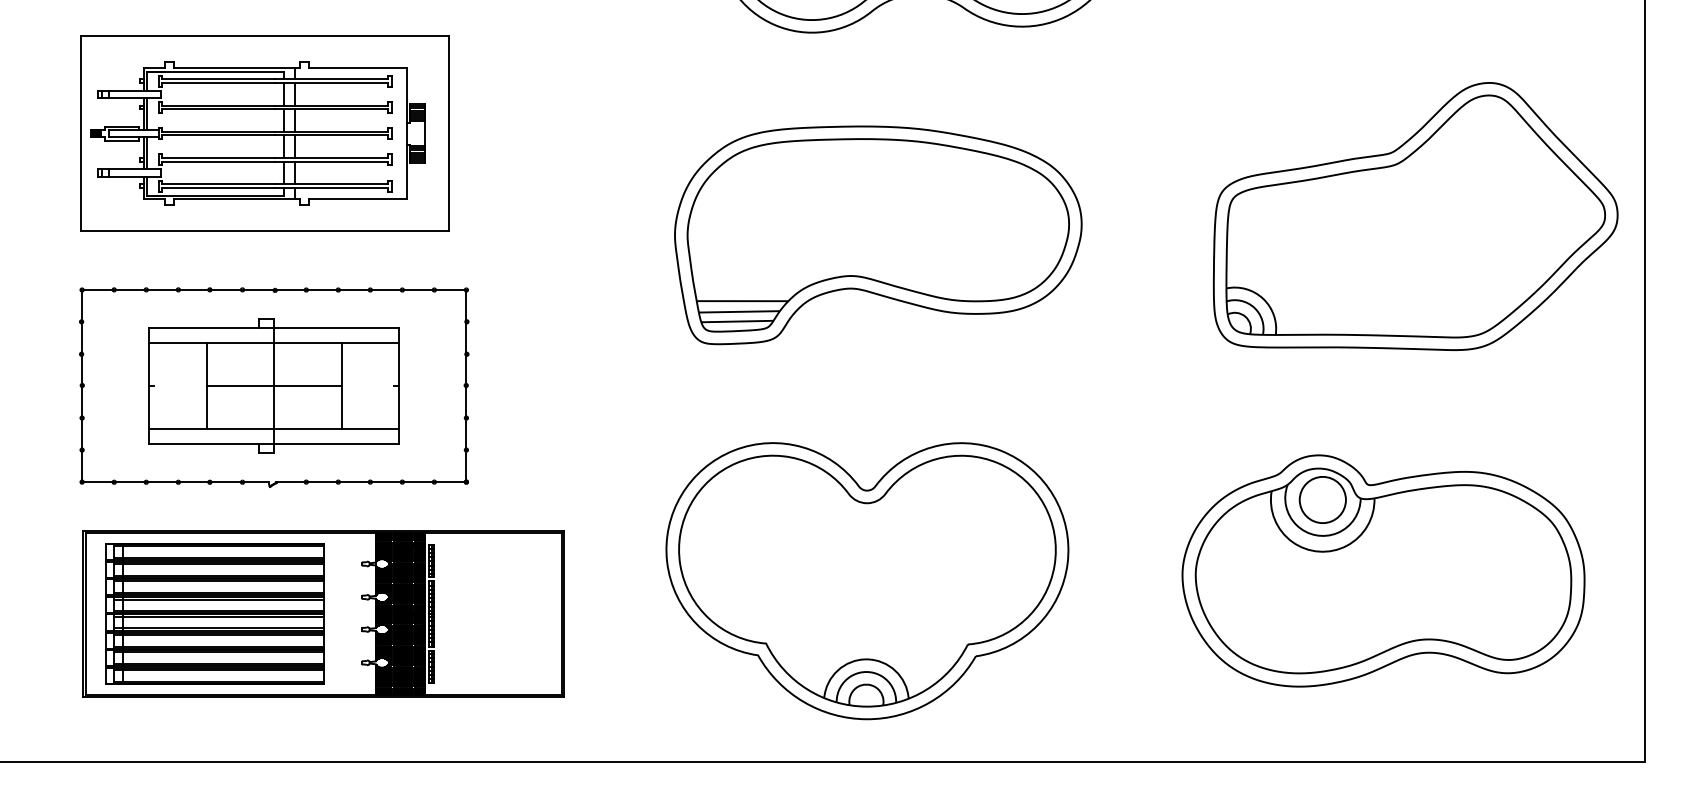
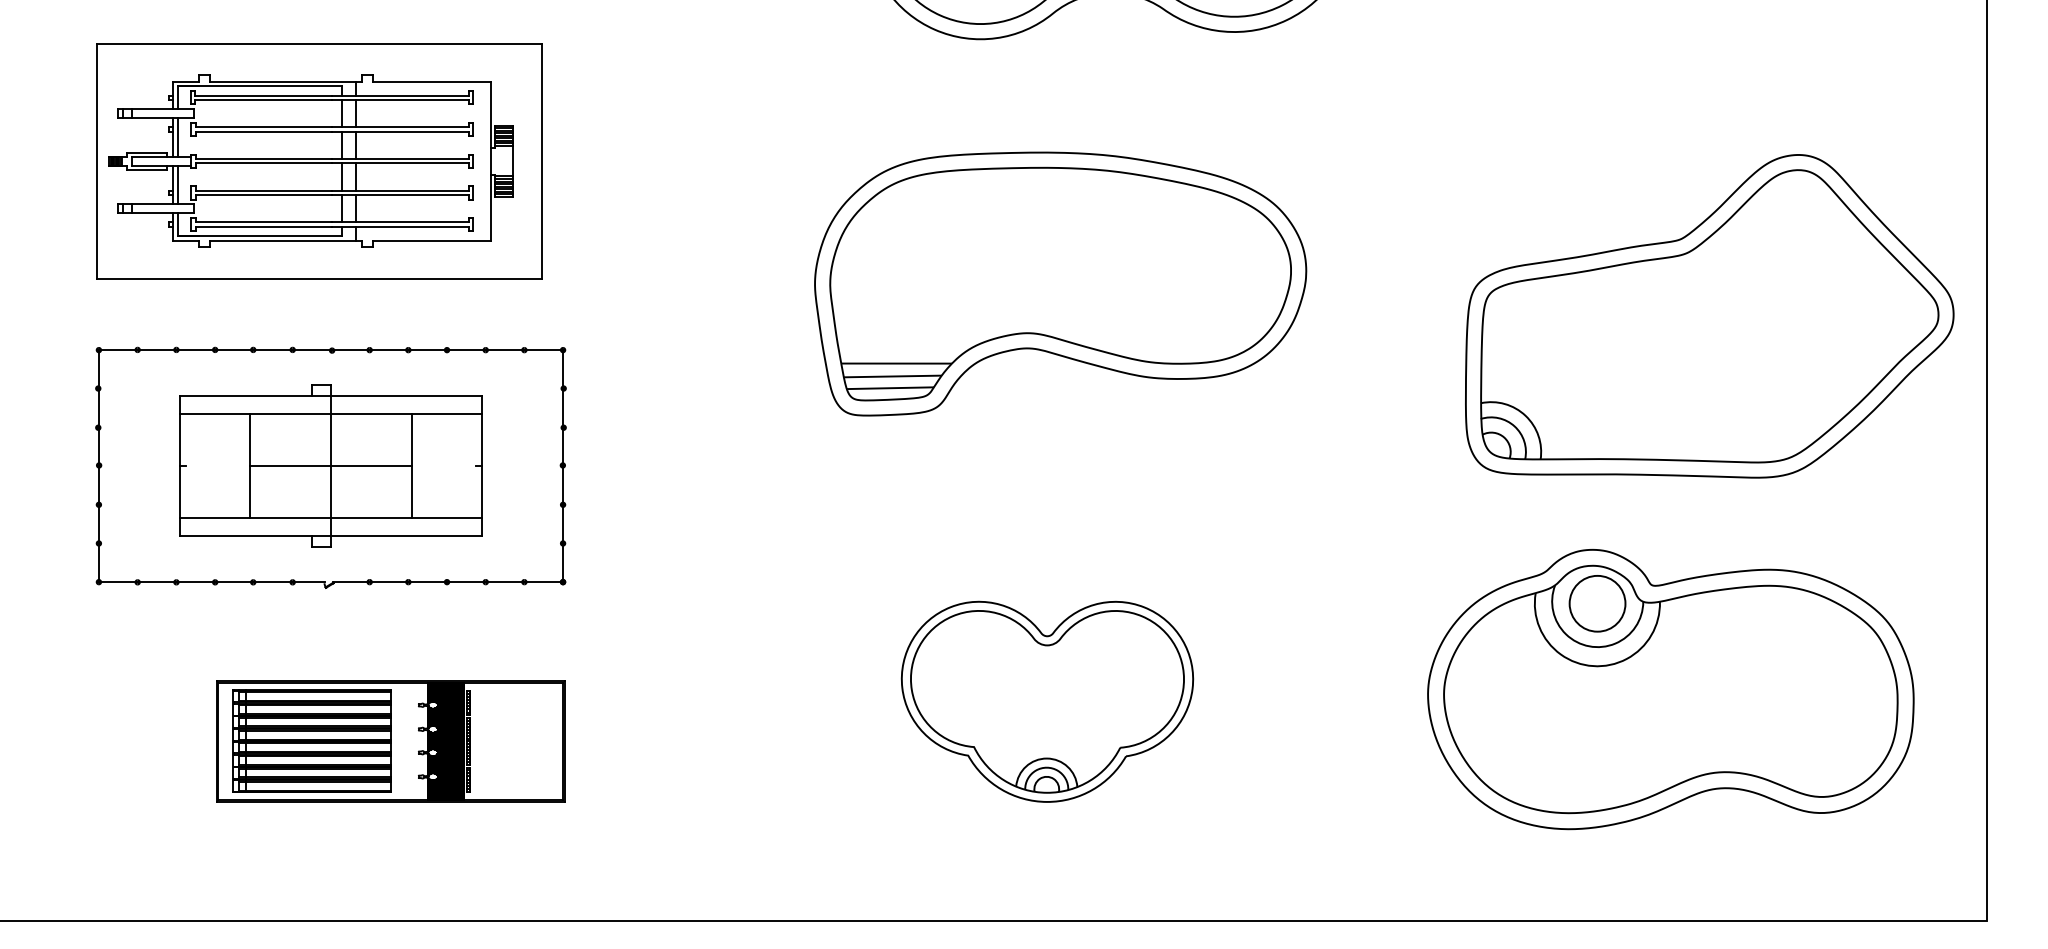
part: (1415, 216) -> (1709, 316), moved
part: (867, 580) -> (1047, 701), size x0.6
part: (323, 614) -> (390, 741), size x0.6

